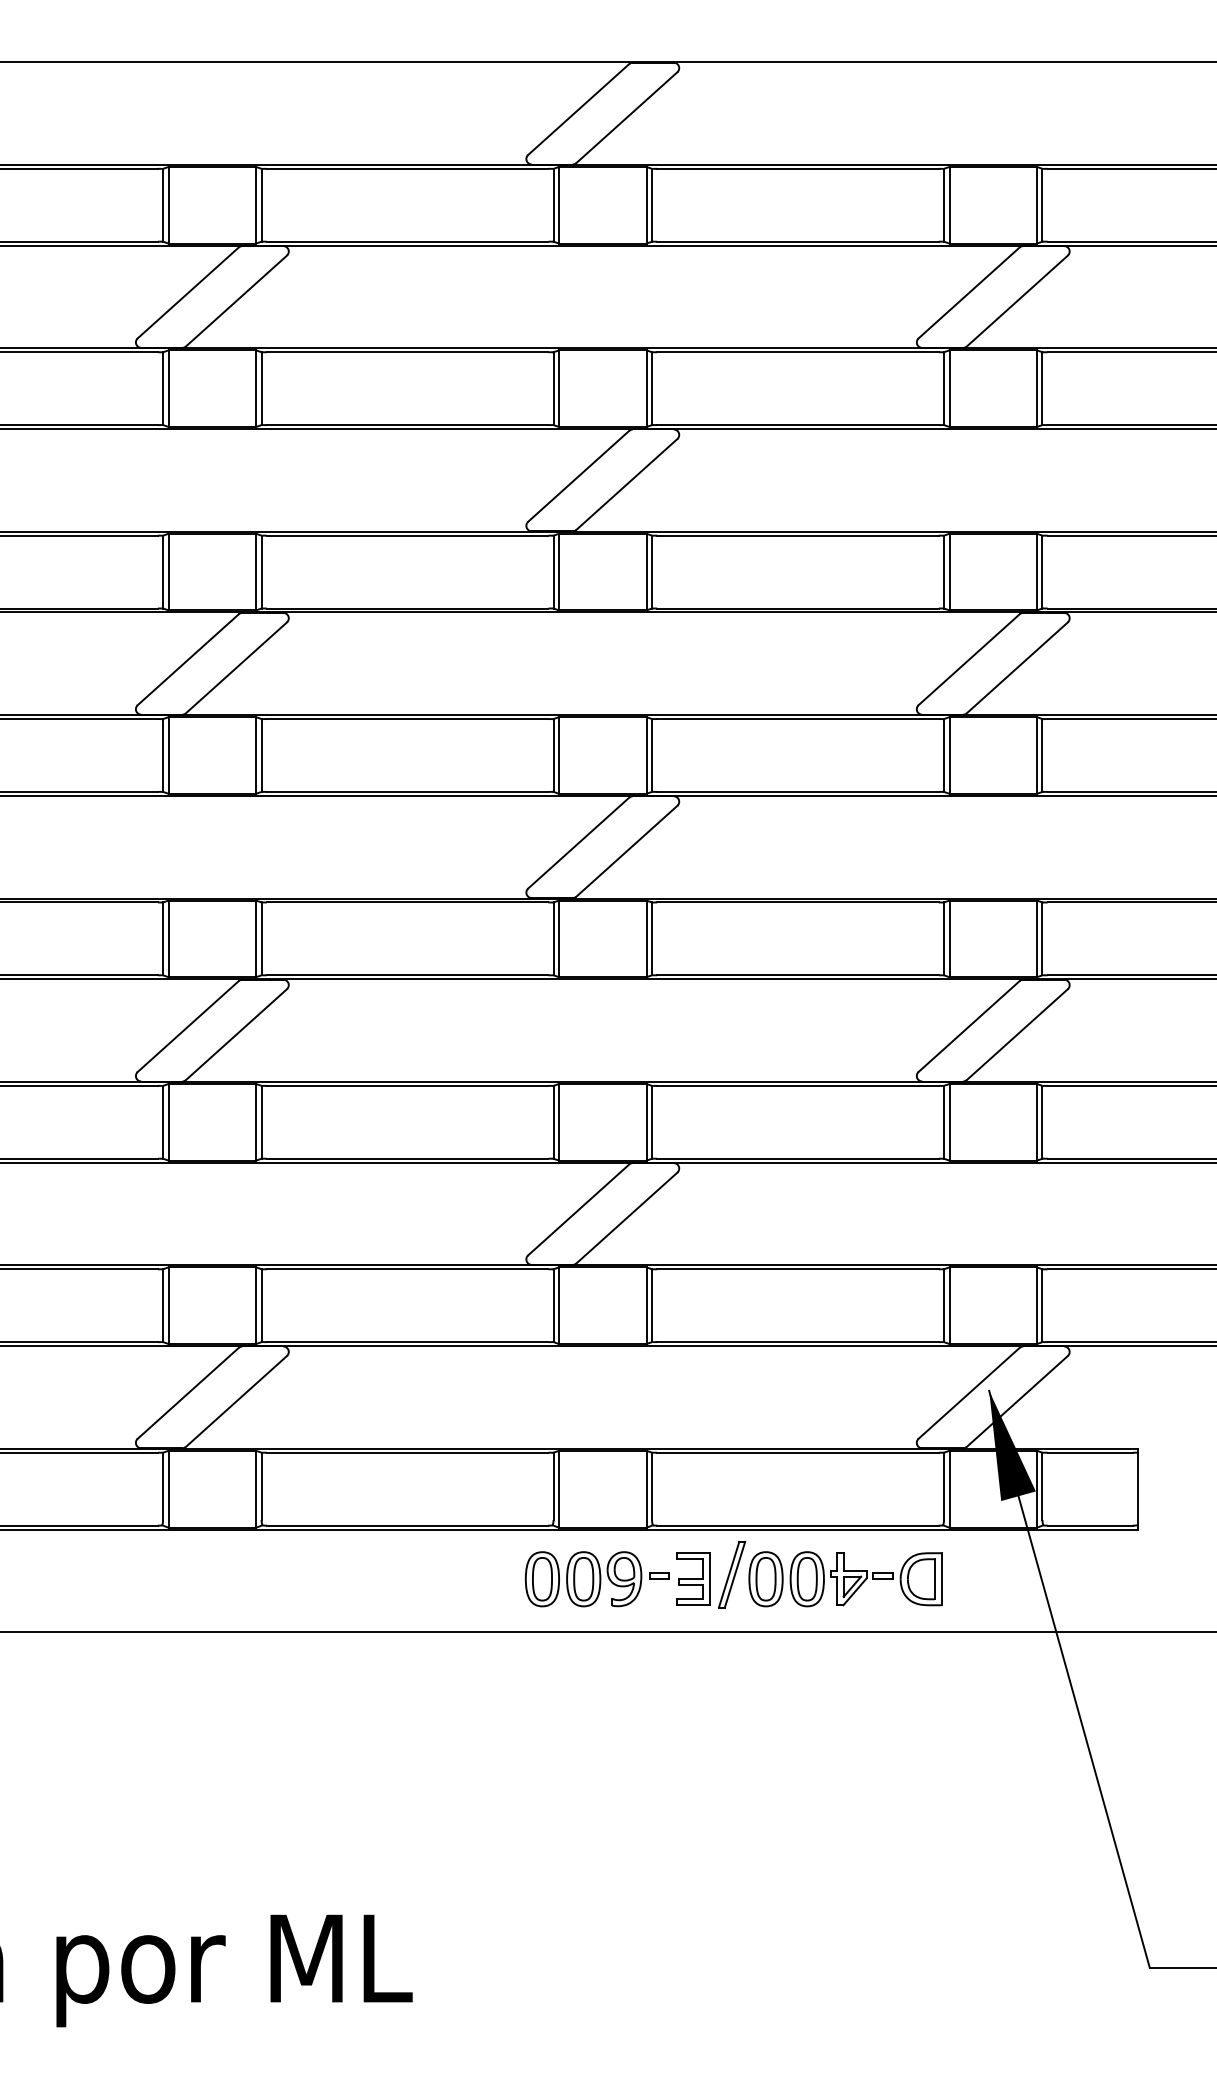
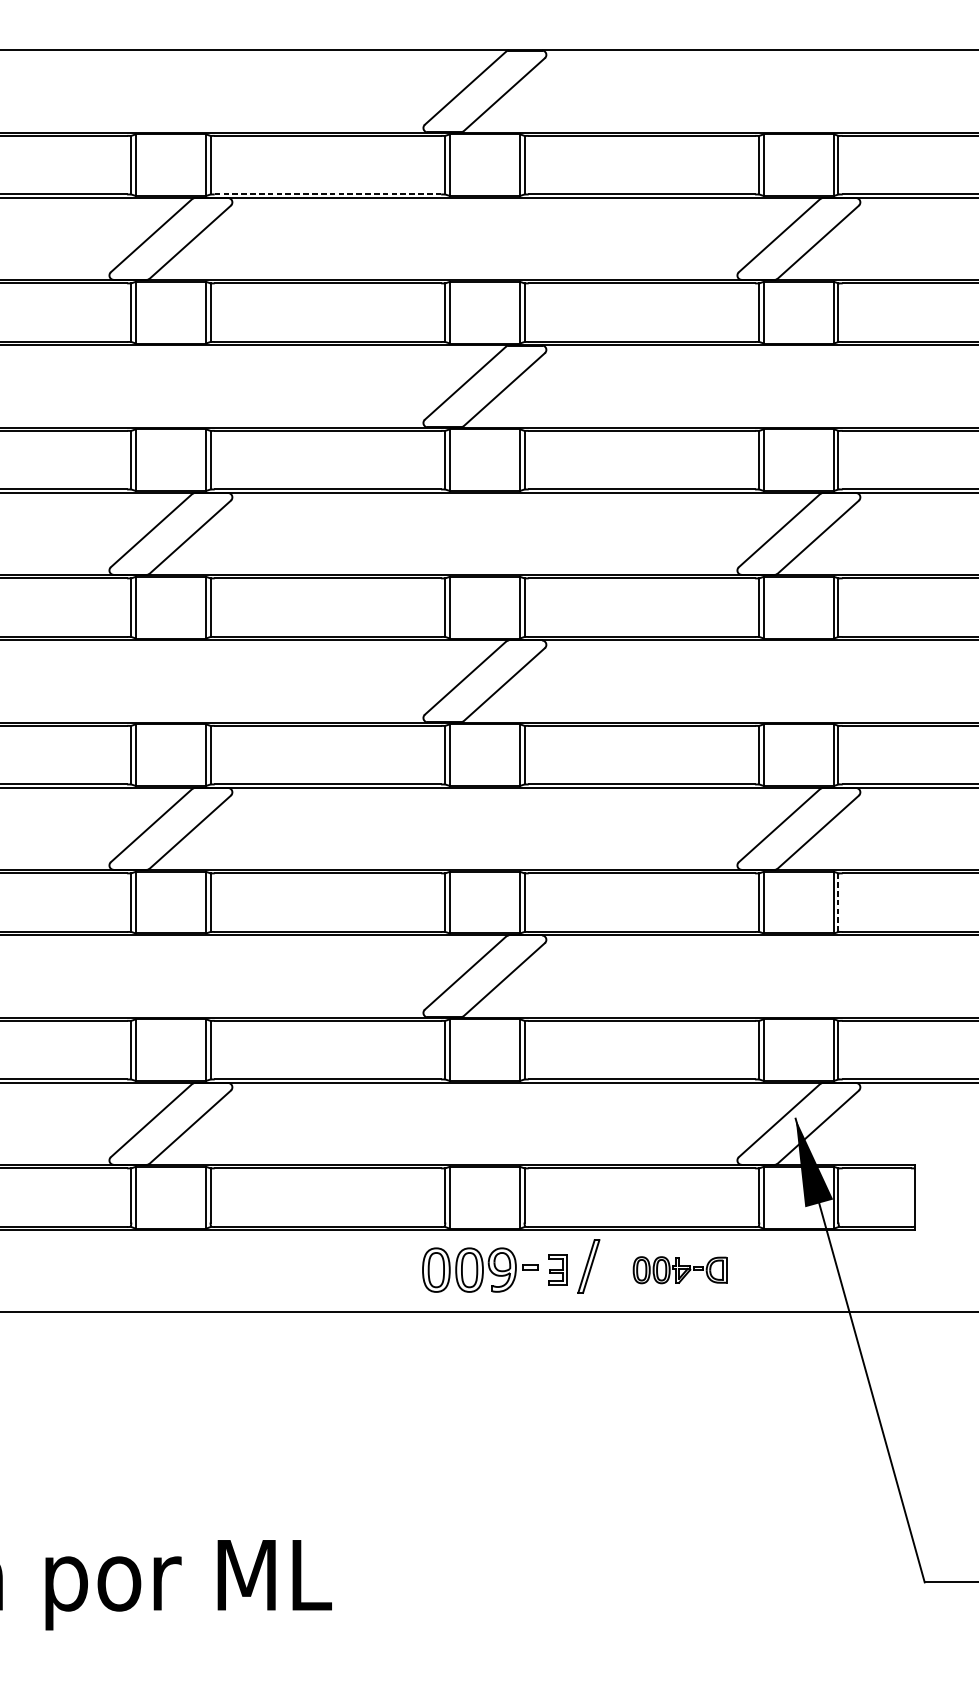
line: (407, 241) -> (327, 194), solid -> dashed
line: (1042, 1121) -> (838, 902), solid -> dashed
part: (693, 1578) -> (557, 1269), size x0.7
part: (845, 1579) -> (680, 1270), size x0.6

